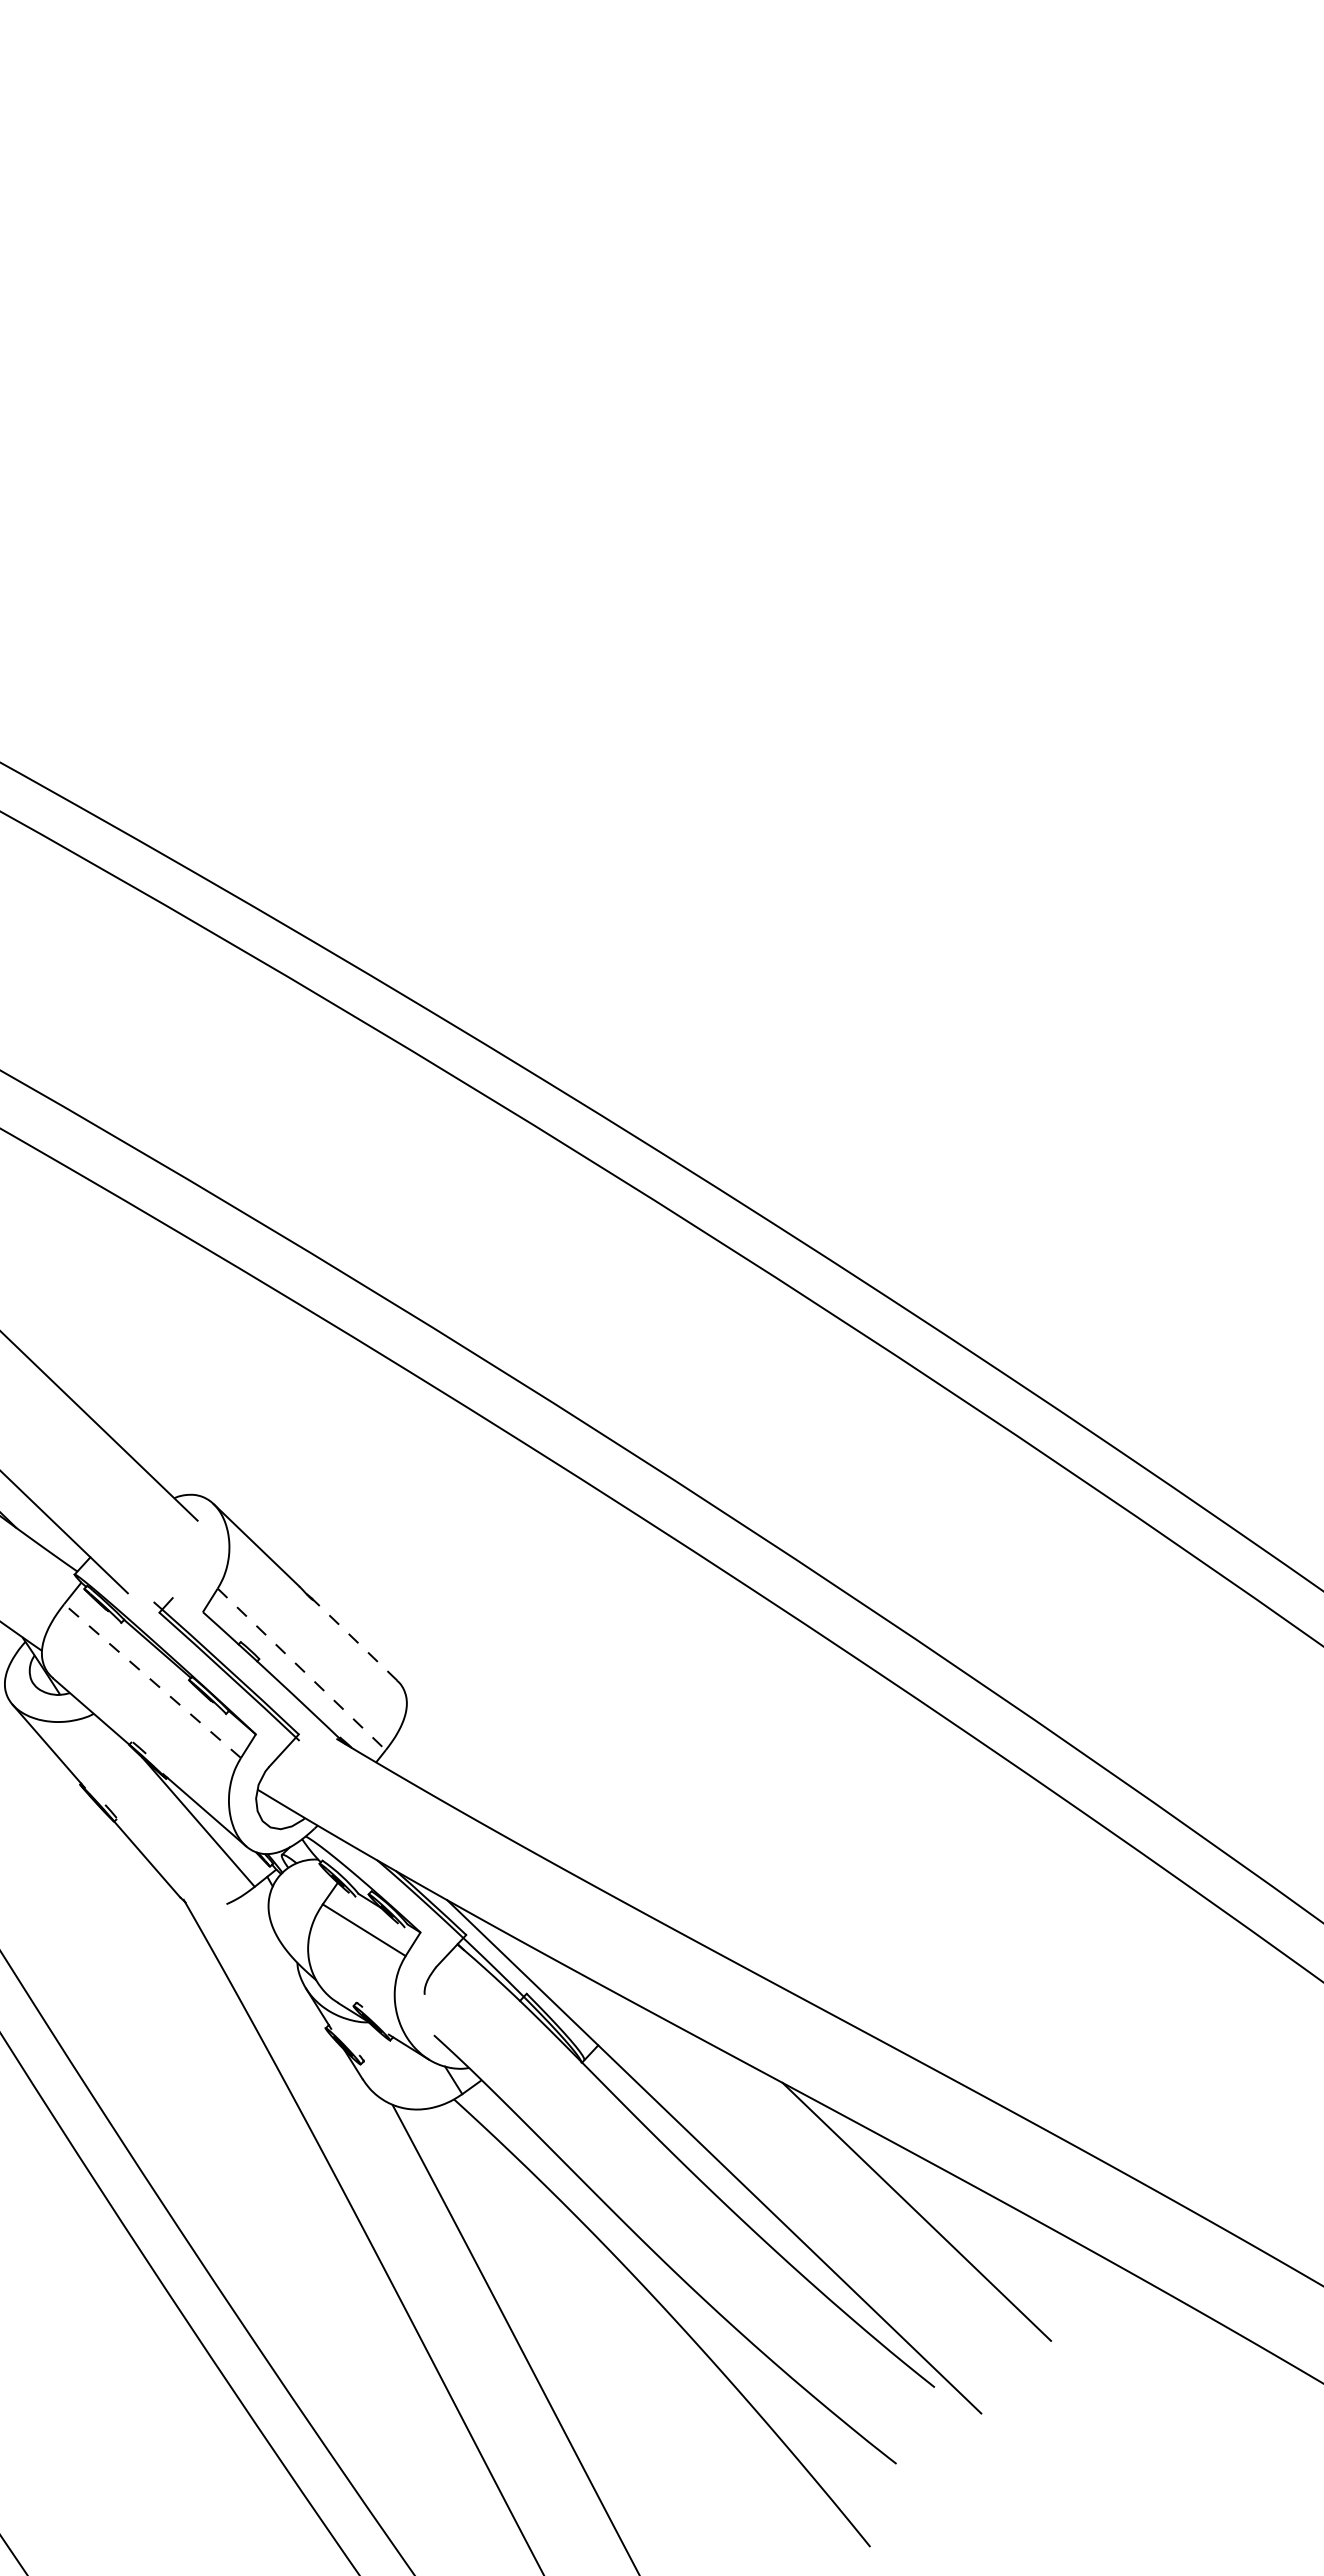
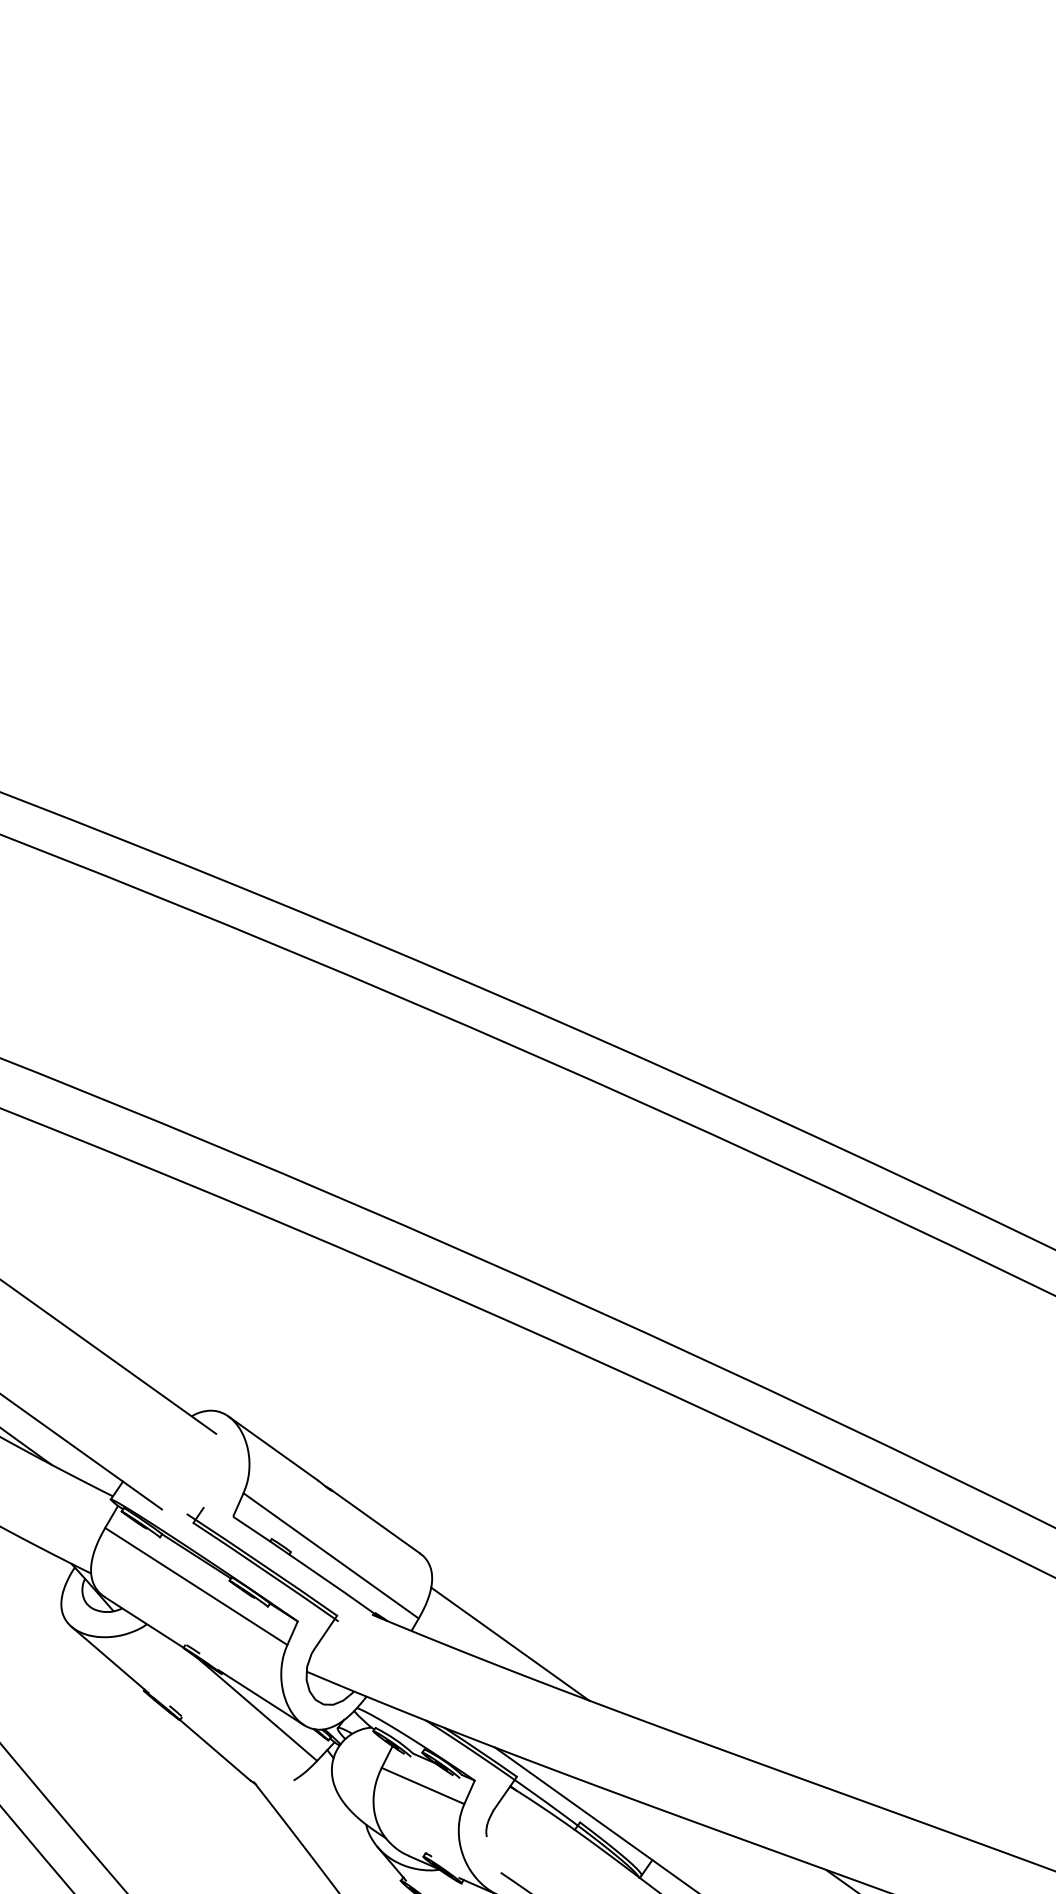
line: (353, 1638) -> (374, 1520), dashed -> solid
line: (301, 1669) -> (330, 1556), dashed -> solid
line: (152, 1680) -> (196, 1585), dashed -> solid
line: (479, 1791) -> (509, 1643), added

